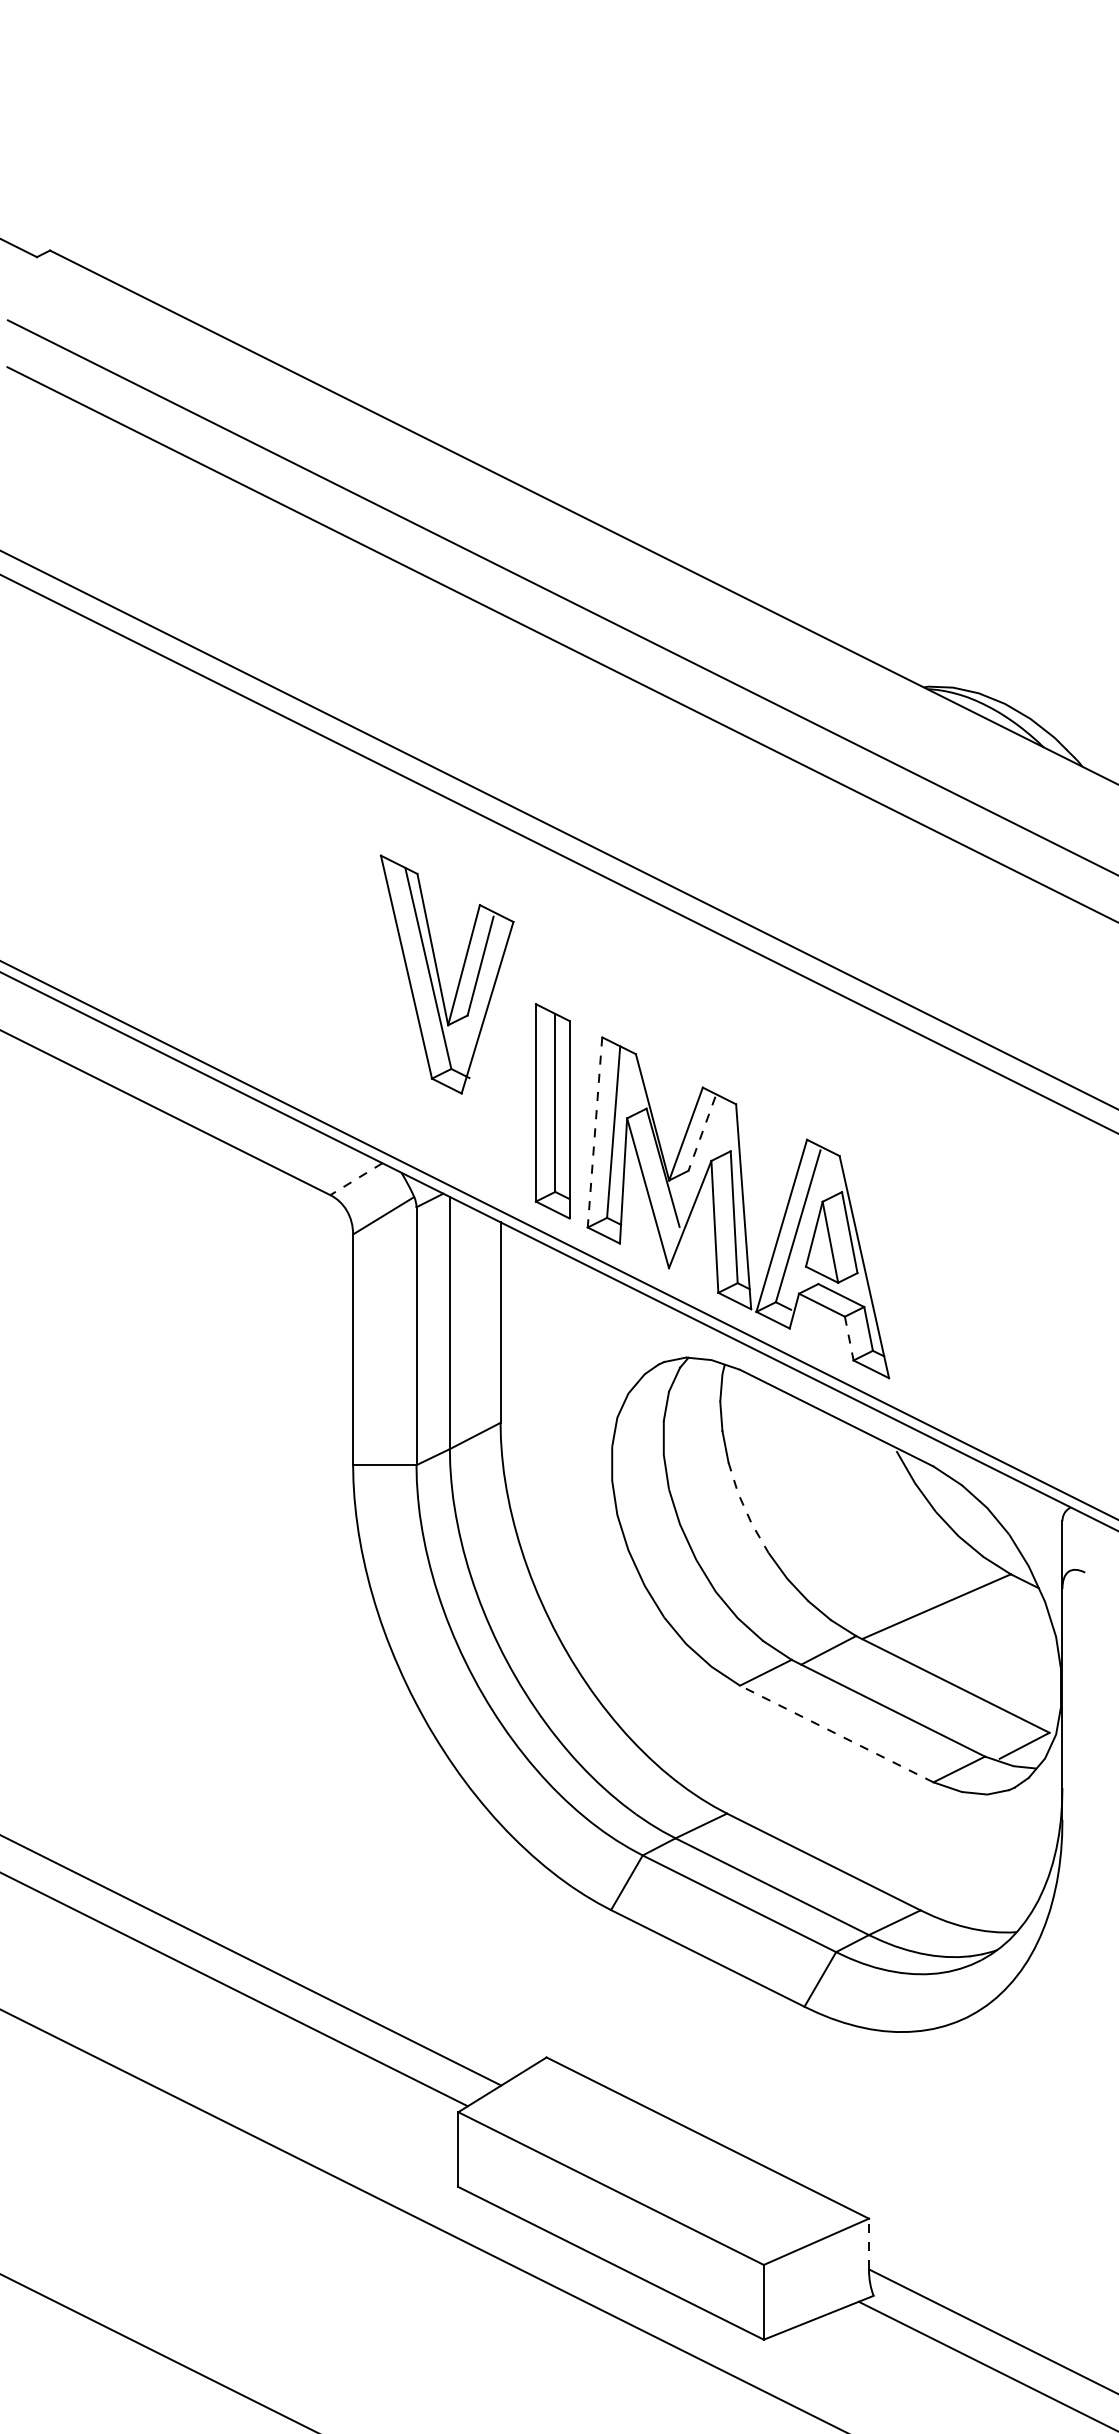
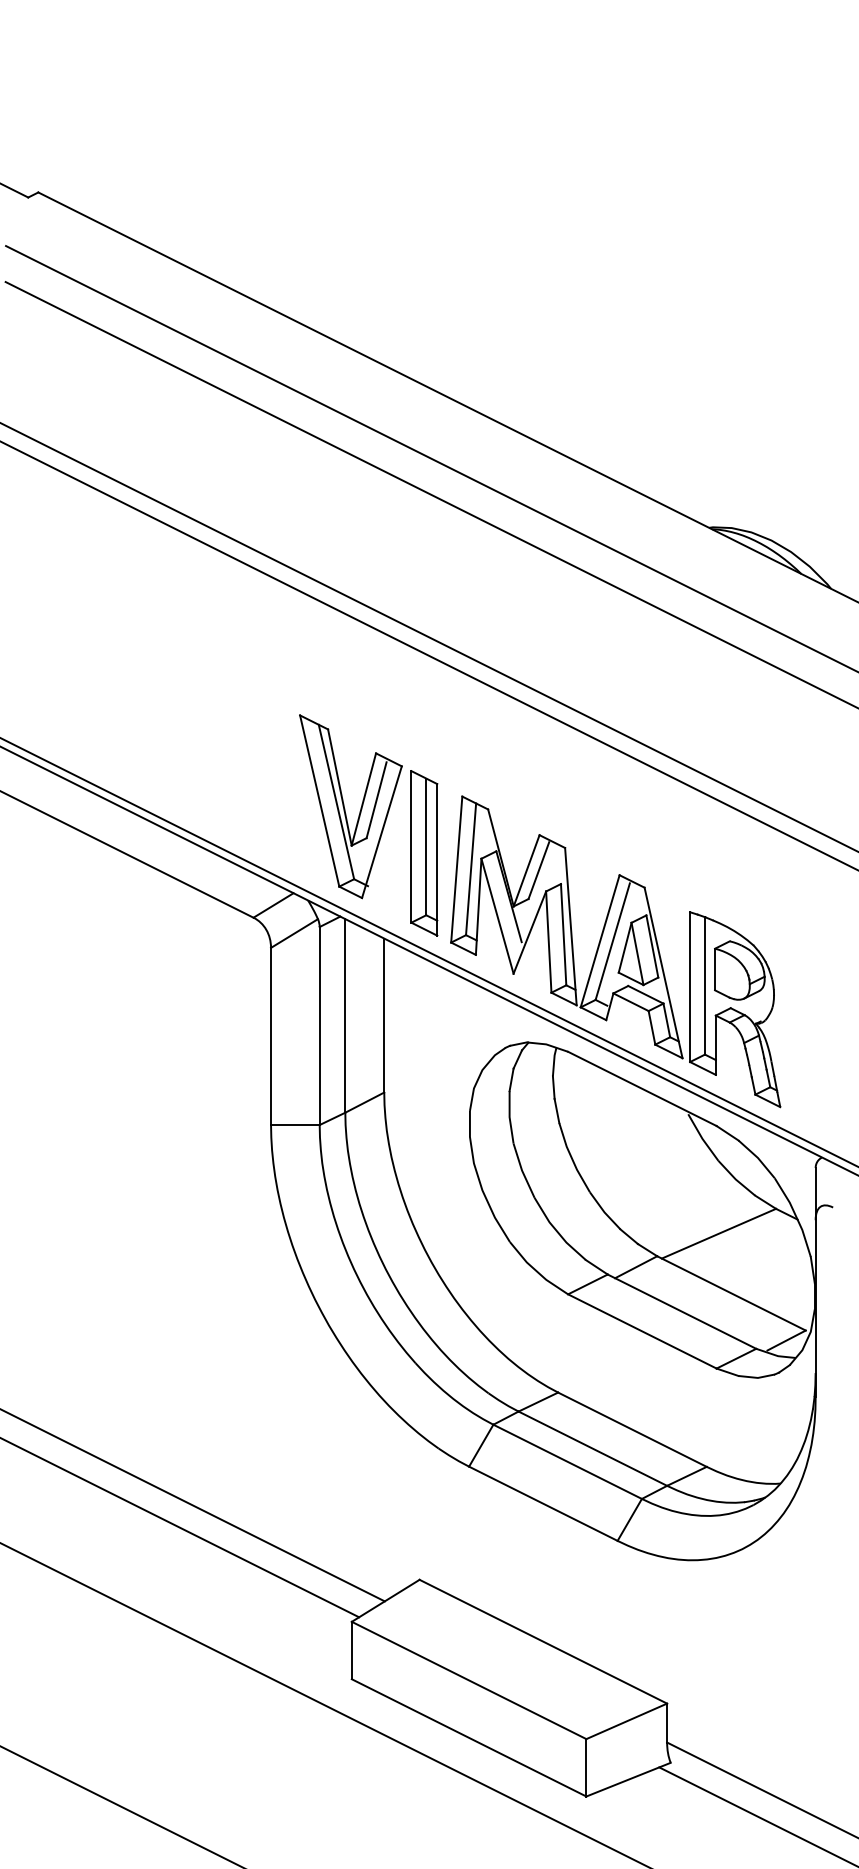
part: (439, 976) -> (345, 808), moved
line: (594, 1132) -> (456, 869), dashed -> solid
line: (701, 1134) -> (538, 871), dashed -> solid
line: (356, 1179) -> (273, 905), dashed -> solid
part: (957, 1314) -> (735, 1009), added
line: (849, 1339) -> (652, 1028), dashed -> solid
line: (745, 1508) -> (572, 1158), dashed -> solid
line: (836, 1733) -> (642, 1331), dashed -> solid
line: (869, 2243) -> (667, 1722), dashed -> solid

